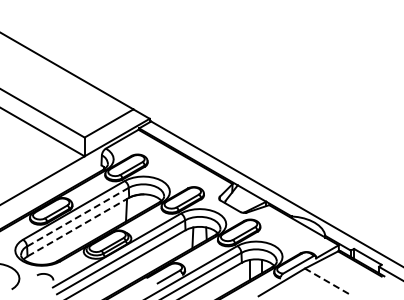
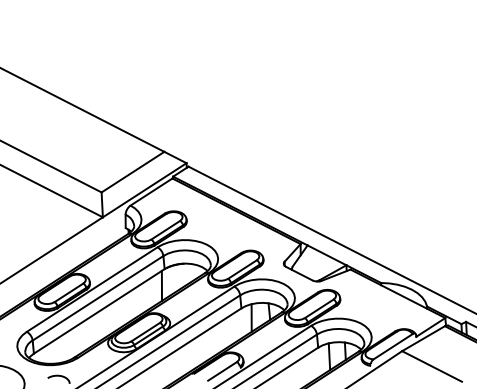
line: (77, 217) -> (97, 298), dashed -> solid
line: (78, 227) -> (99, 311), dashed -> solid
line: (326, 281) -> (431, 366), dashed -> solid

